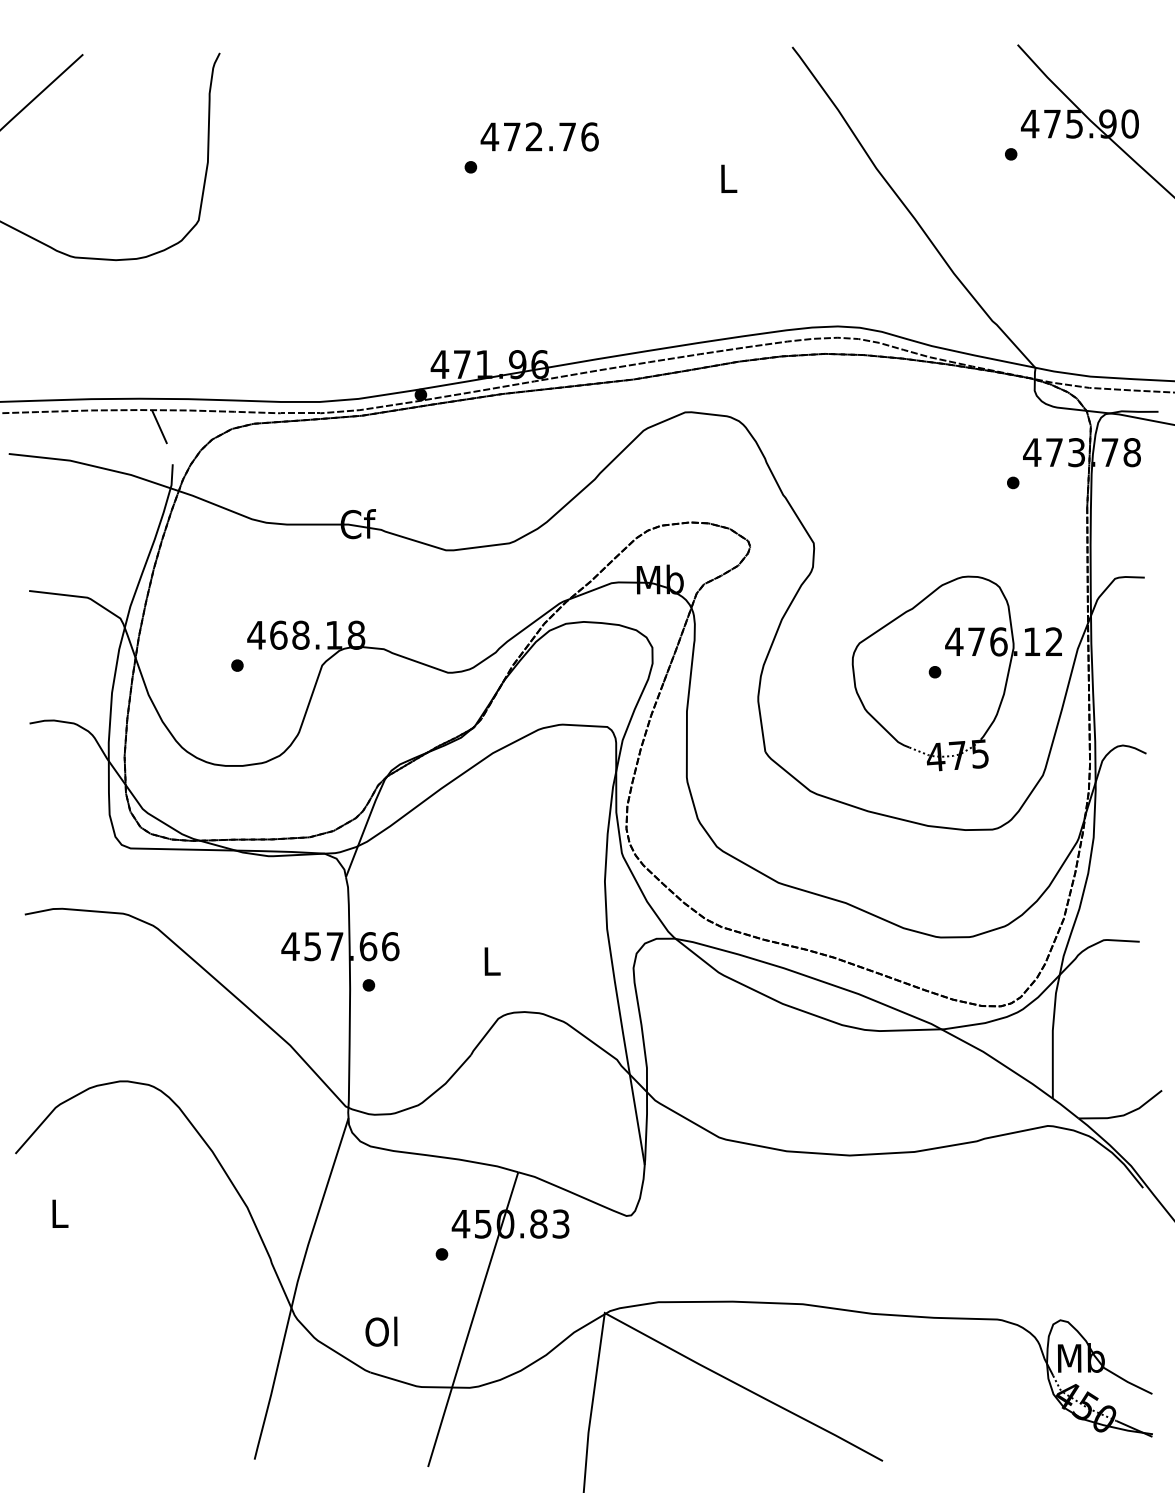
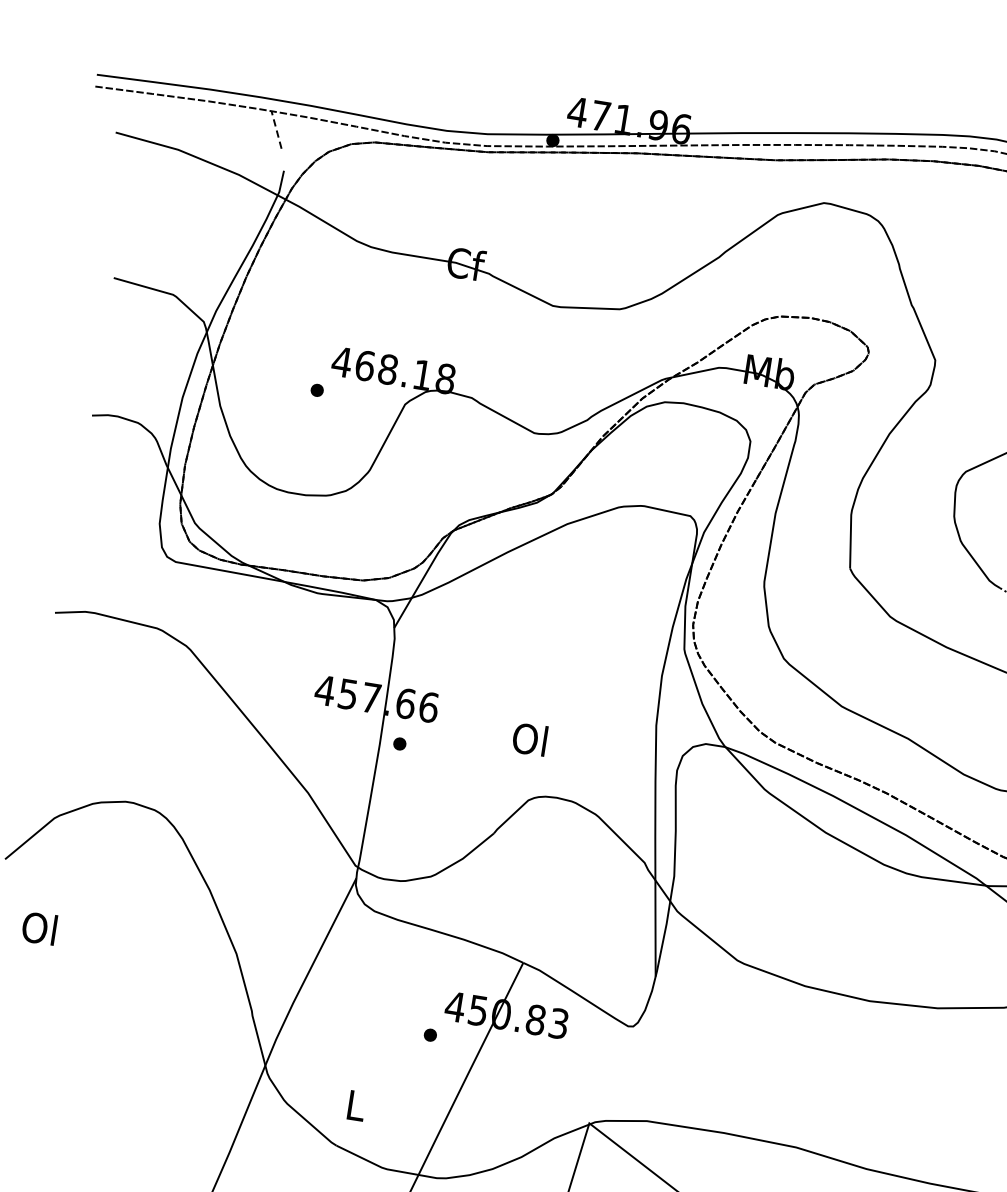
line: (159, 427) -> (276, 130), solid -> dashed
text: (490, 961) -> (529, 739), L -> Ol
text: (58, 1213) -> (39, 928), L -> Ol
text: (381, 1331) -> (354, 1104), Ol -> L

